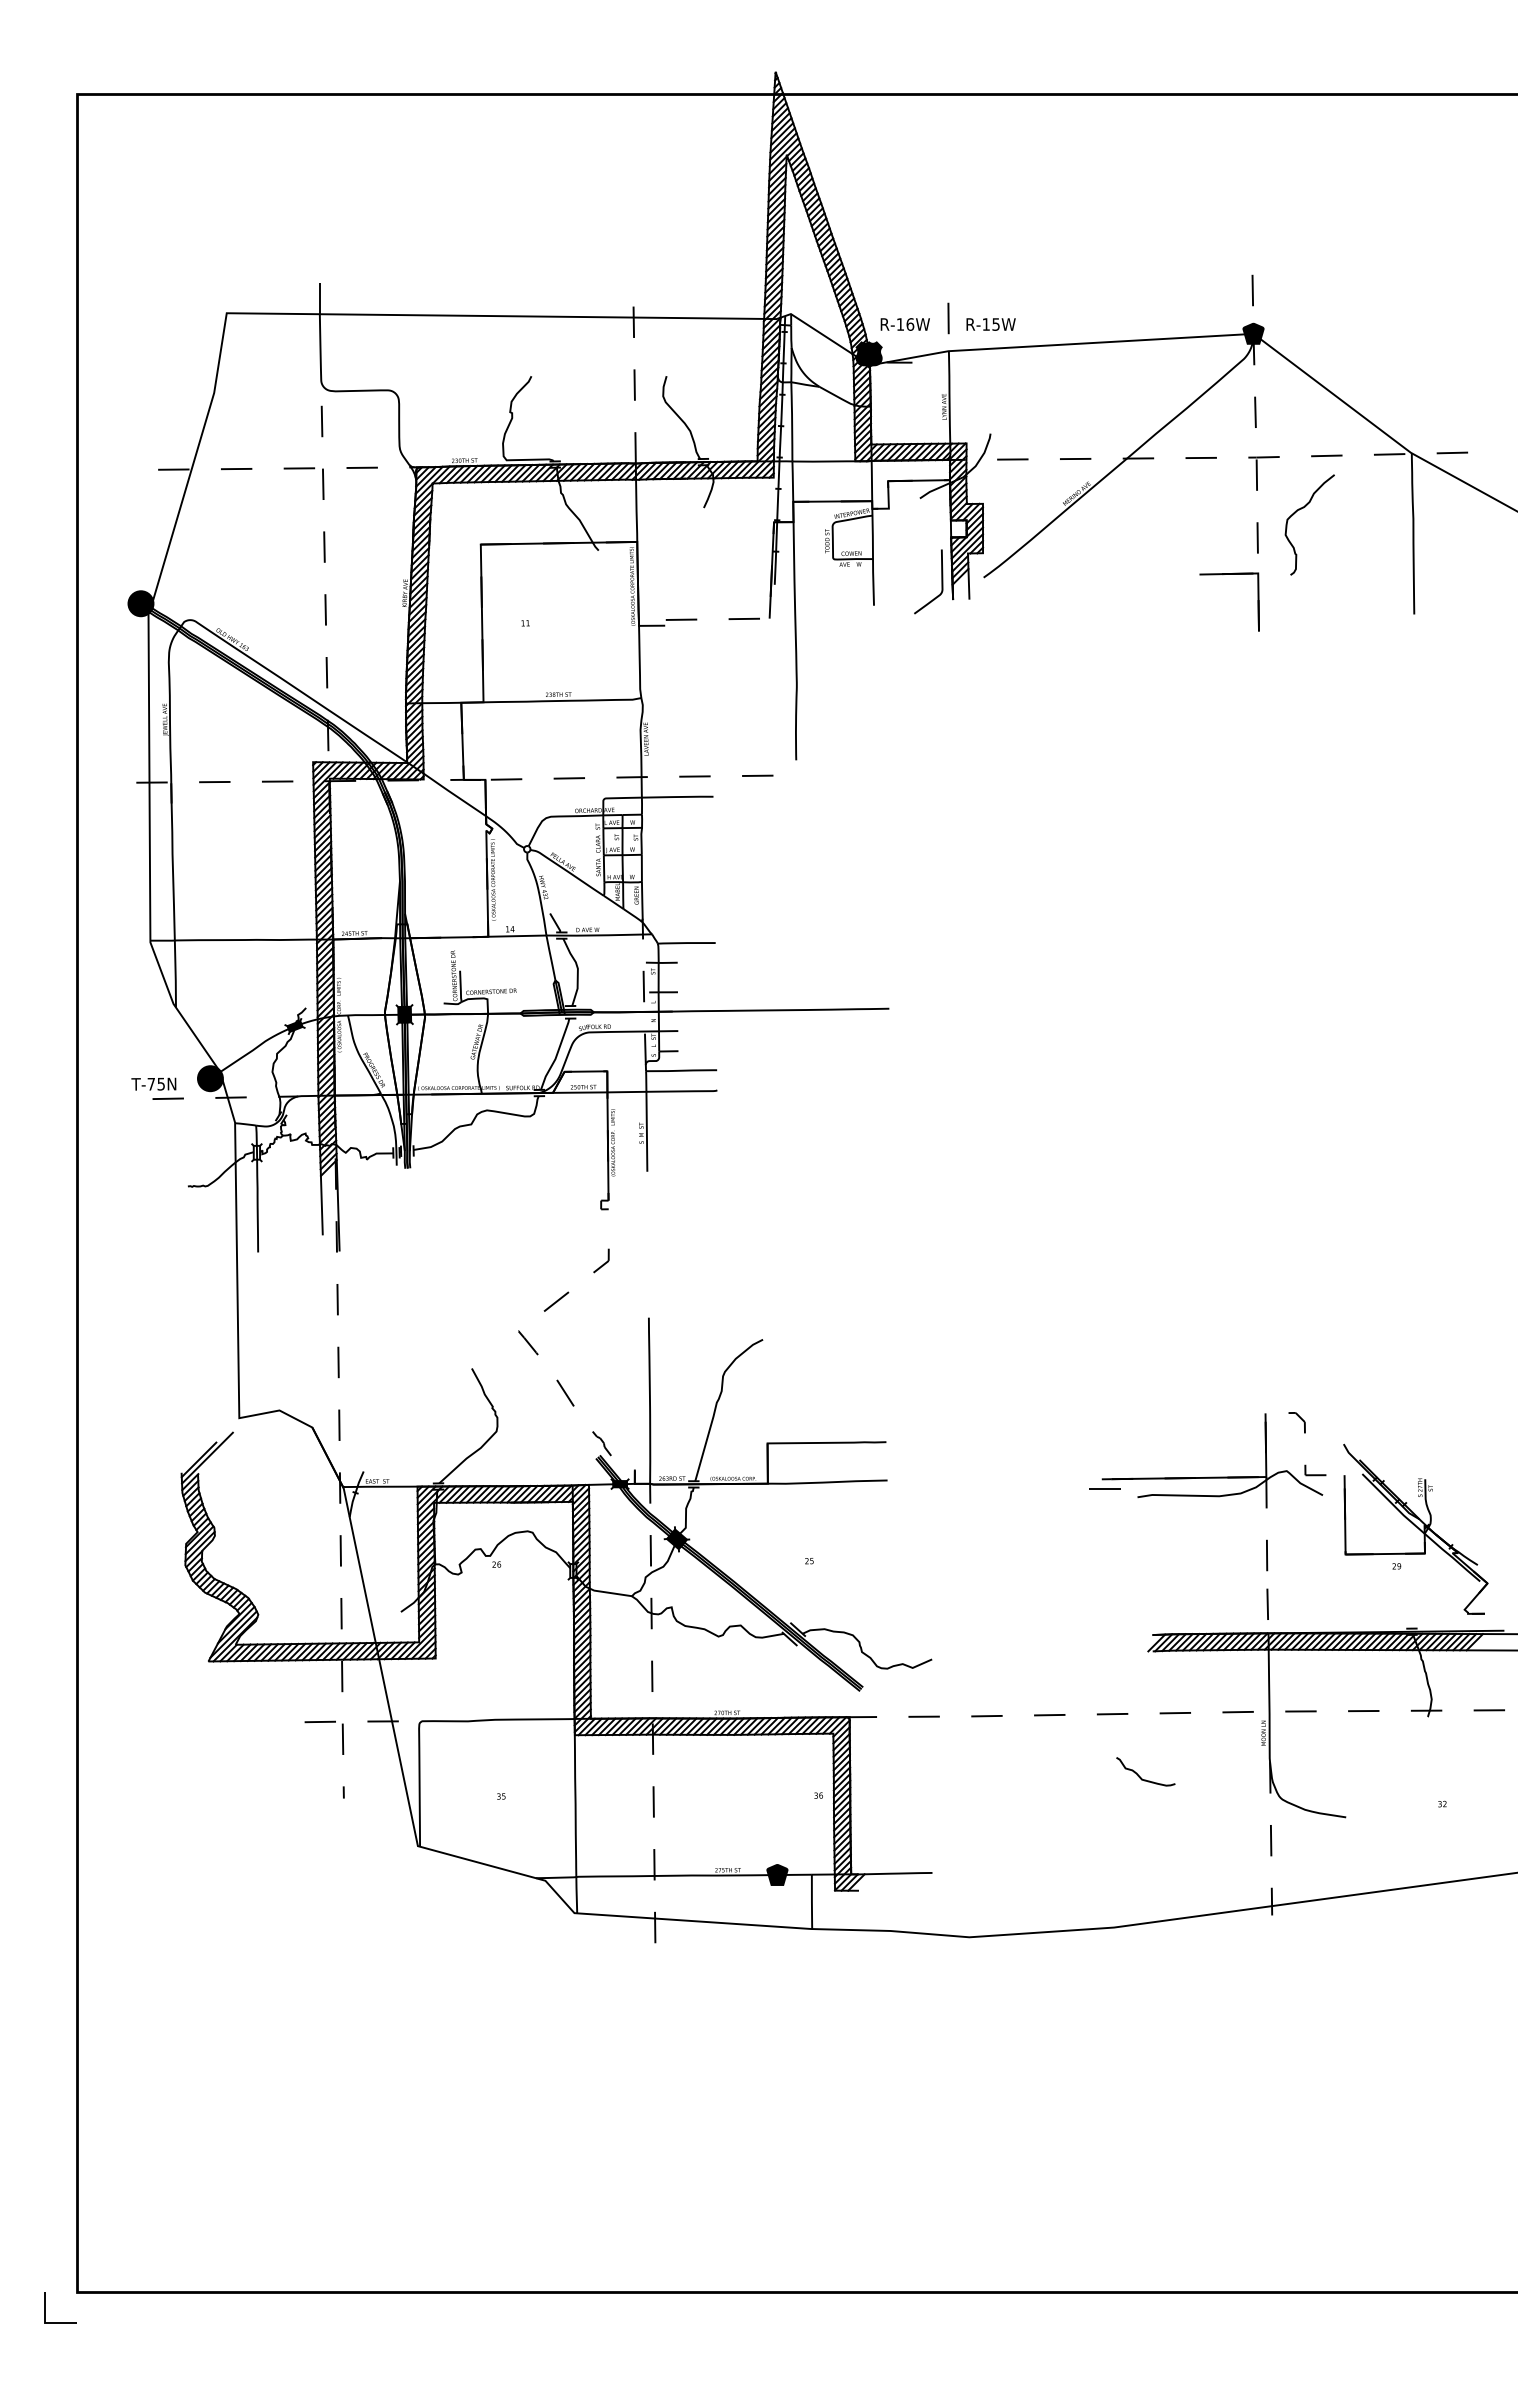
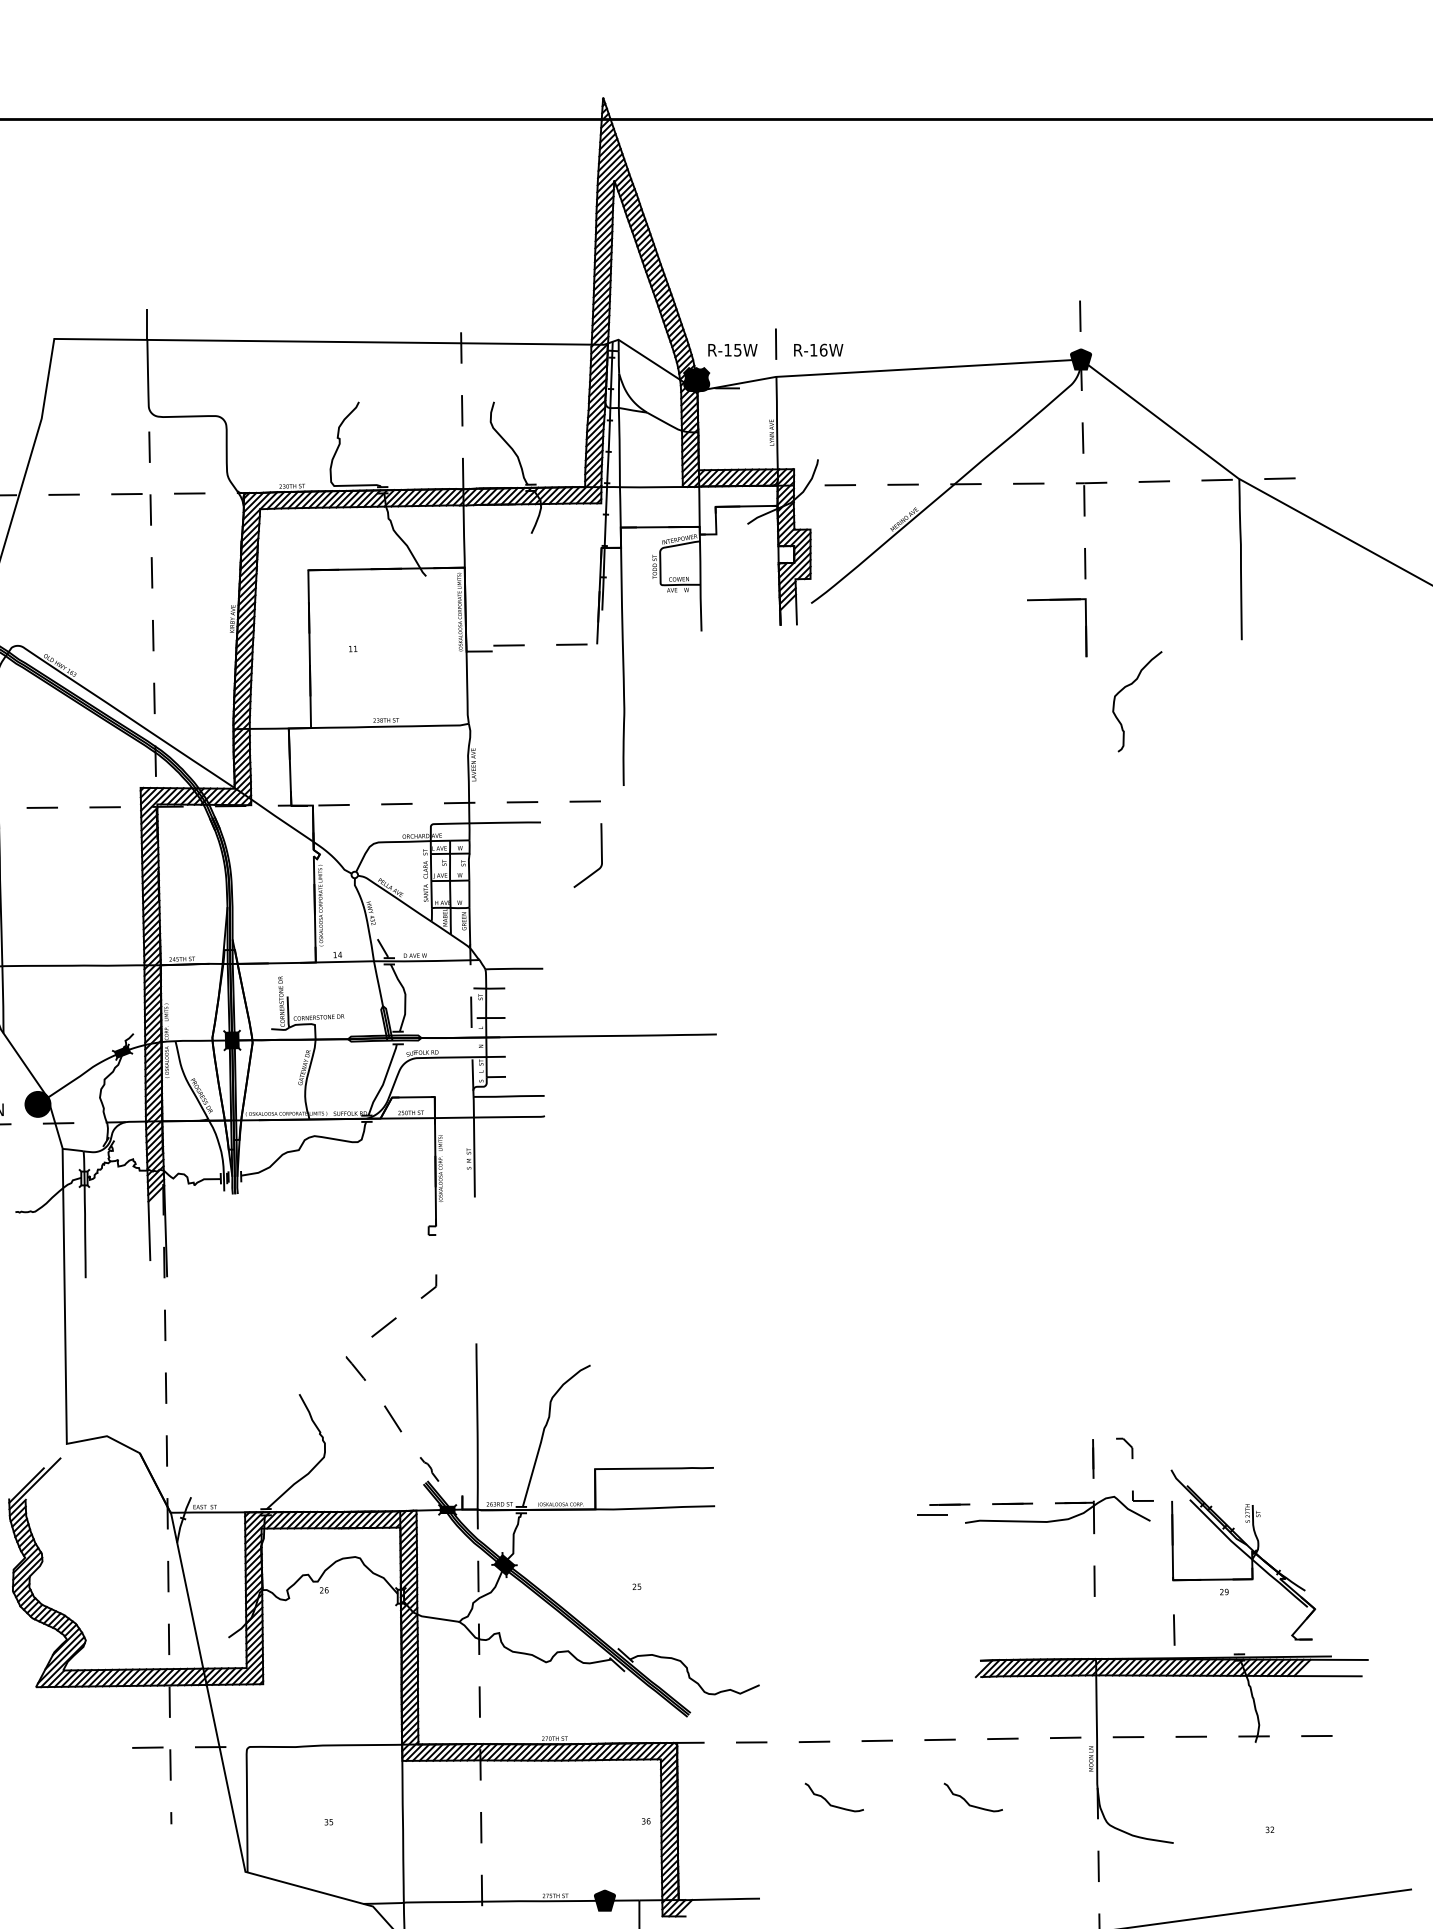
text: (910, 324) -> (738, 350), R-16W -> R-15W
text: (996, 324) -> (824, 350), R-15W -> R-16W
curve: (1301, 509) -> (1129, 686), moved
curve: (941, 581) -> (601, 855), moved
line: (1221, 1477) -> (1049, 1503), solid -> dashed
line: (1267, 1603) -> (1174, 1629), moved
curve: (1001, 1776) -> (829, 1802), added

